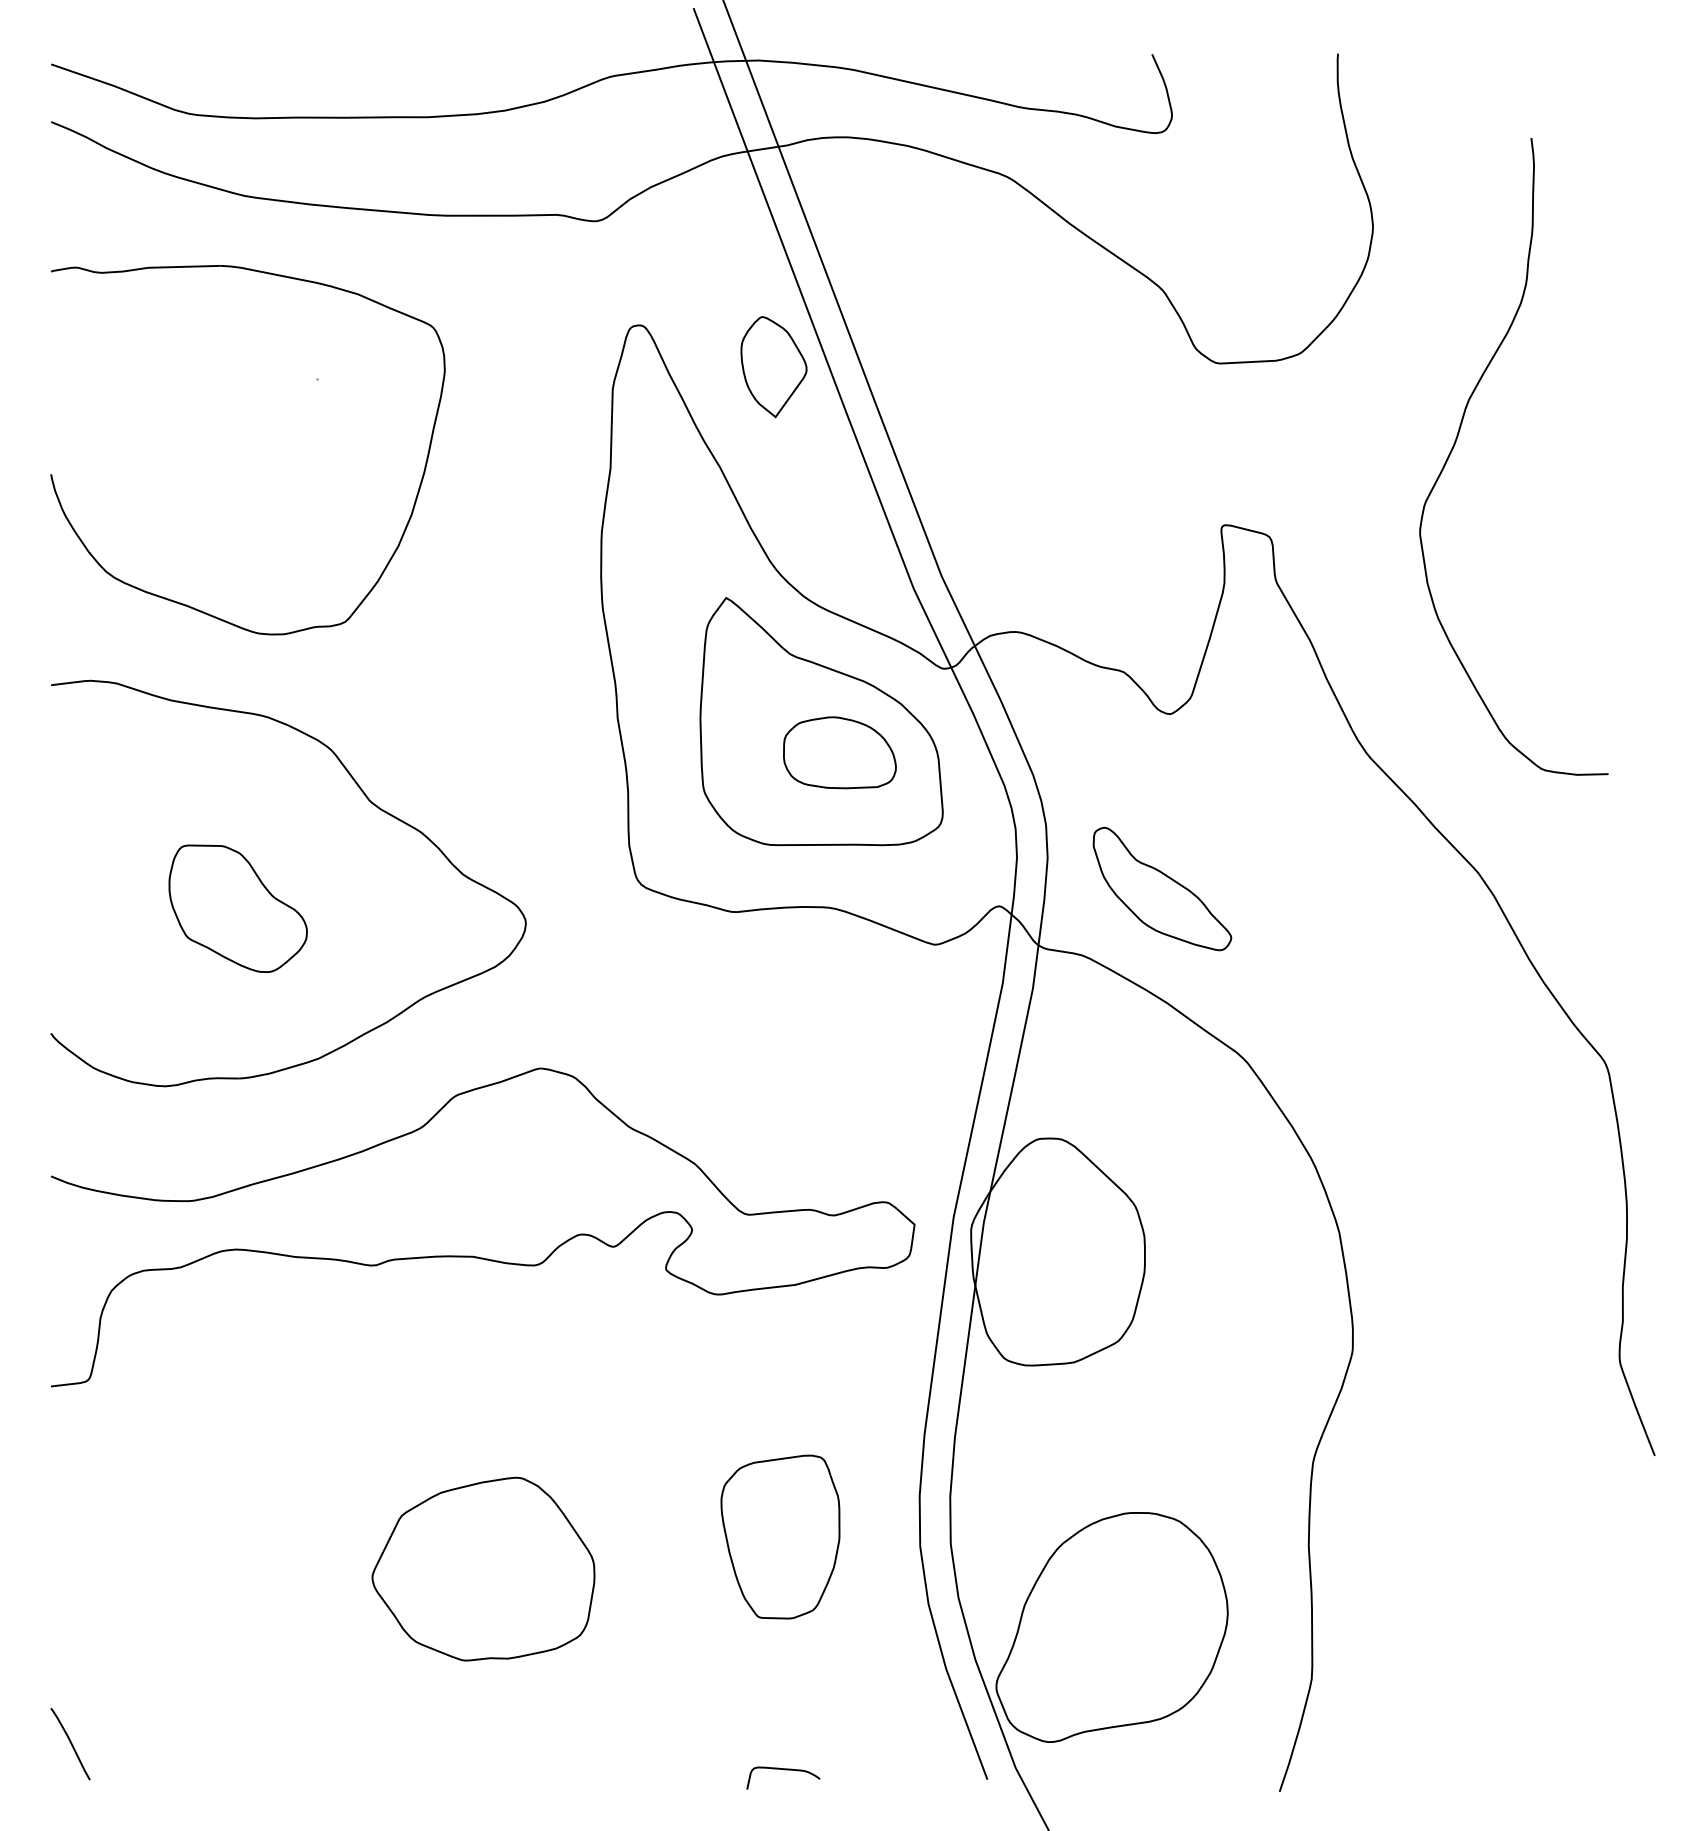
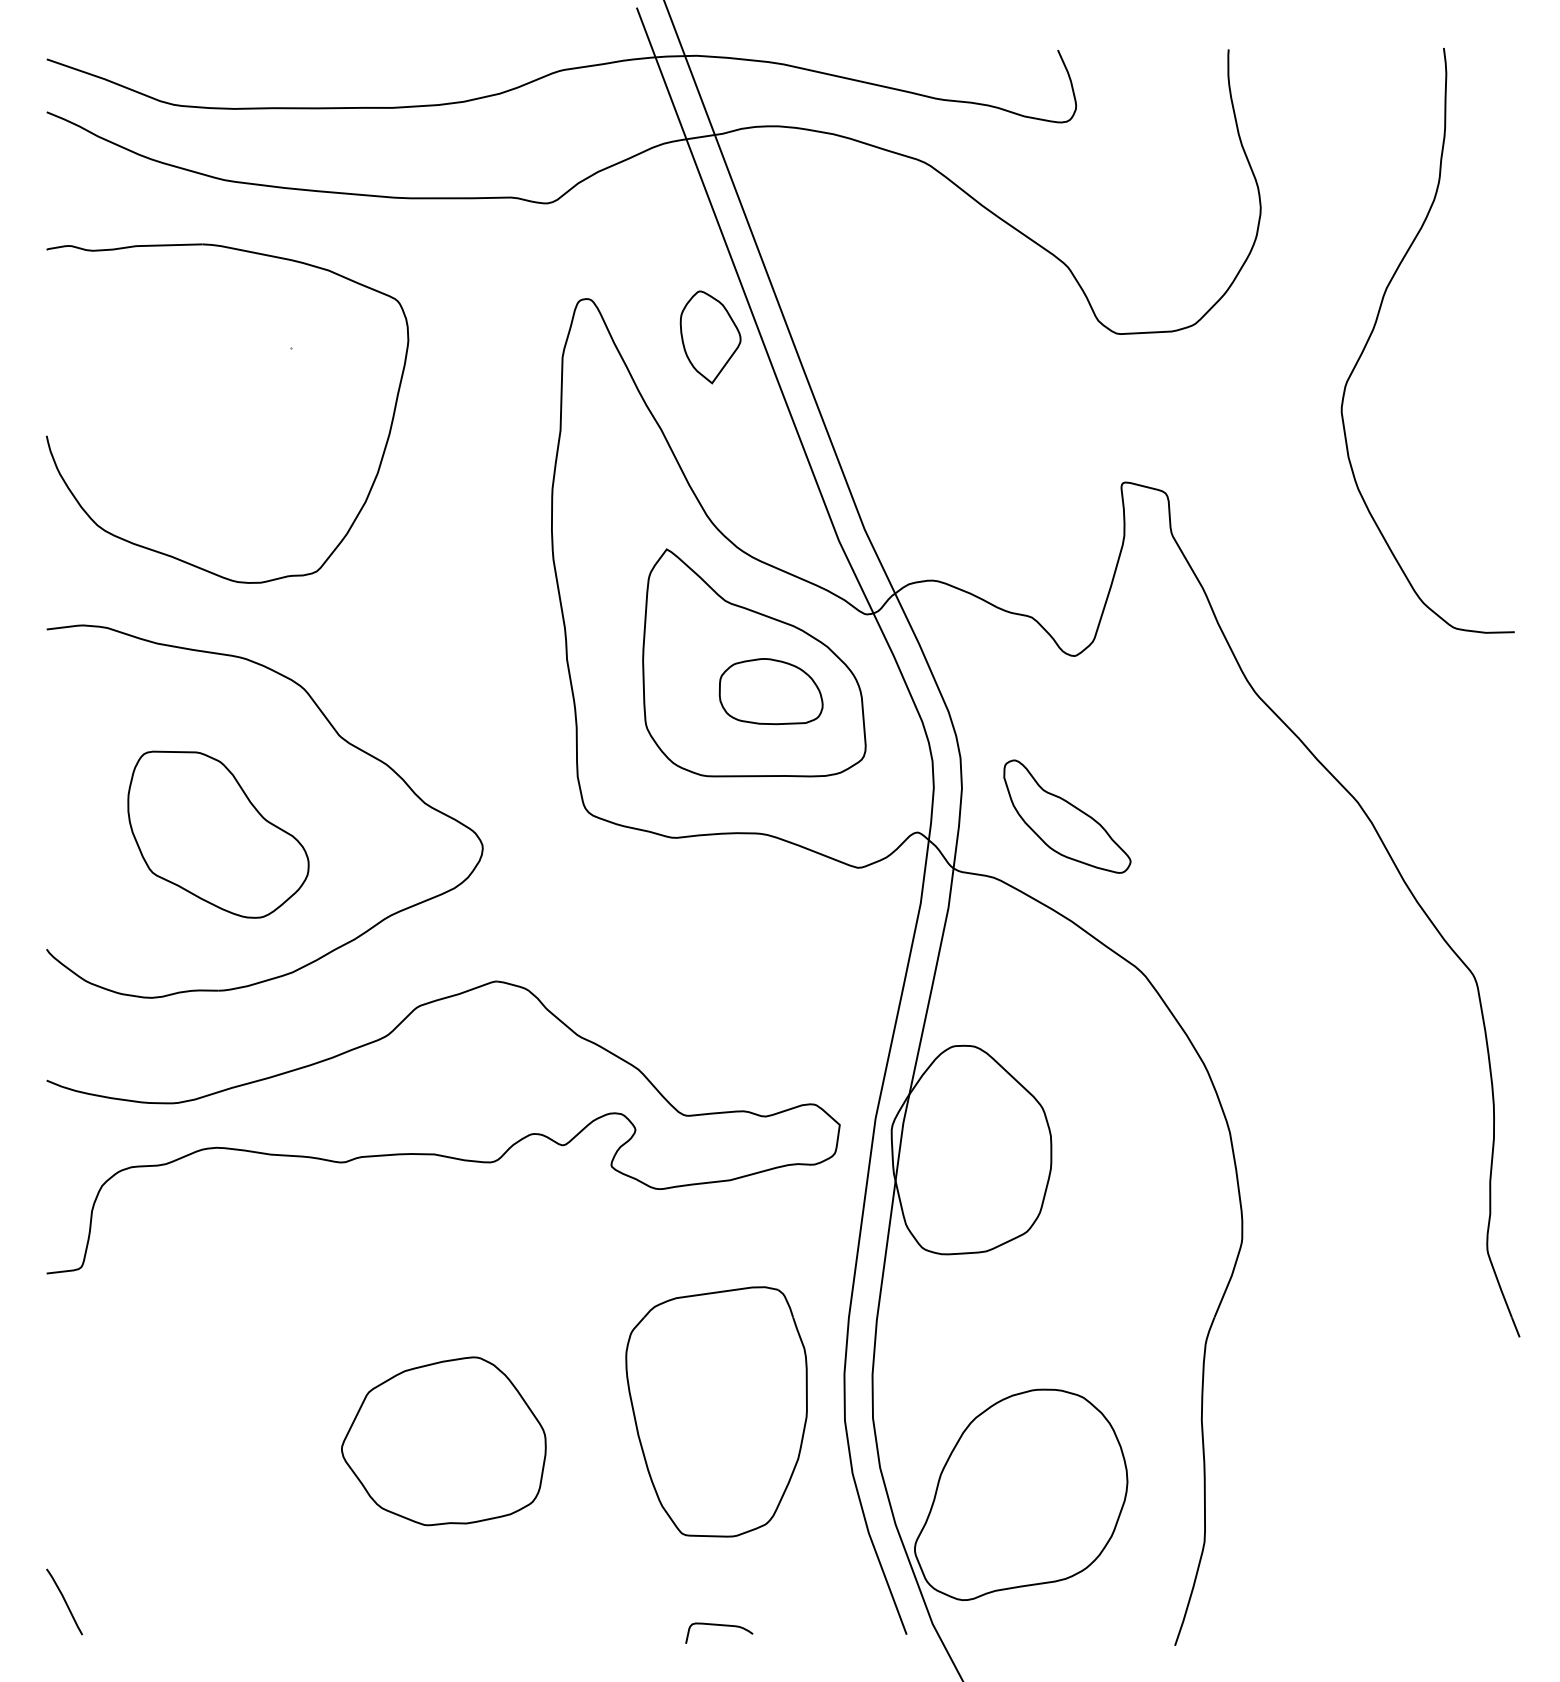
curve: (1458, 436) -> (1376, 322), moved
part: (238, 908) -> (218, 834), size x1.43
part: (780, 1536) -> (716, 1411), size x1.67

